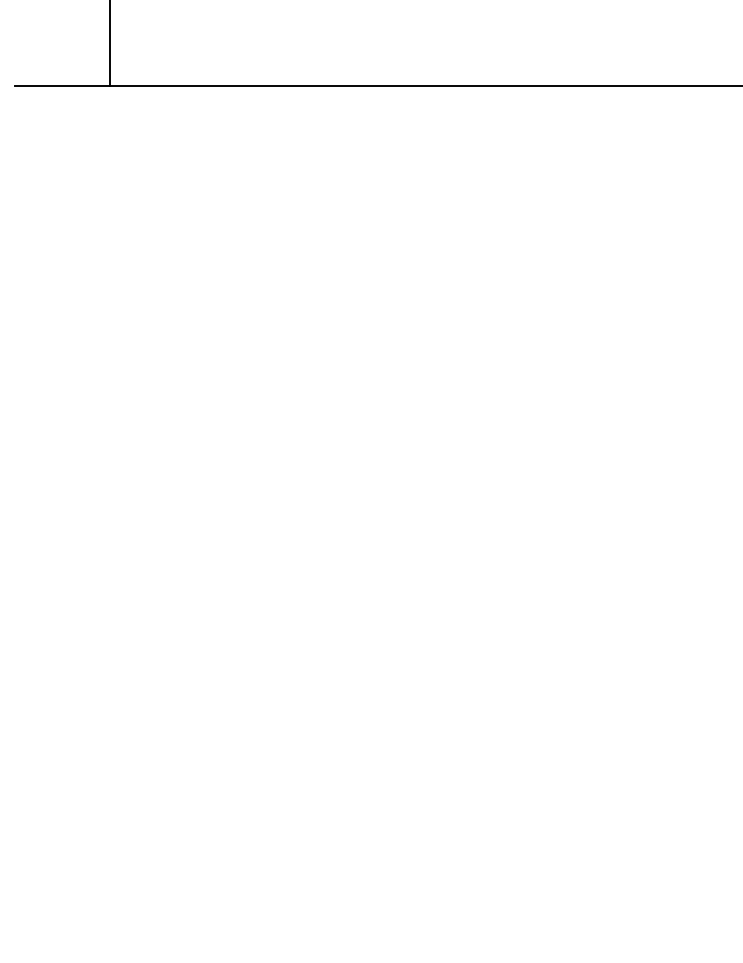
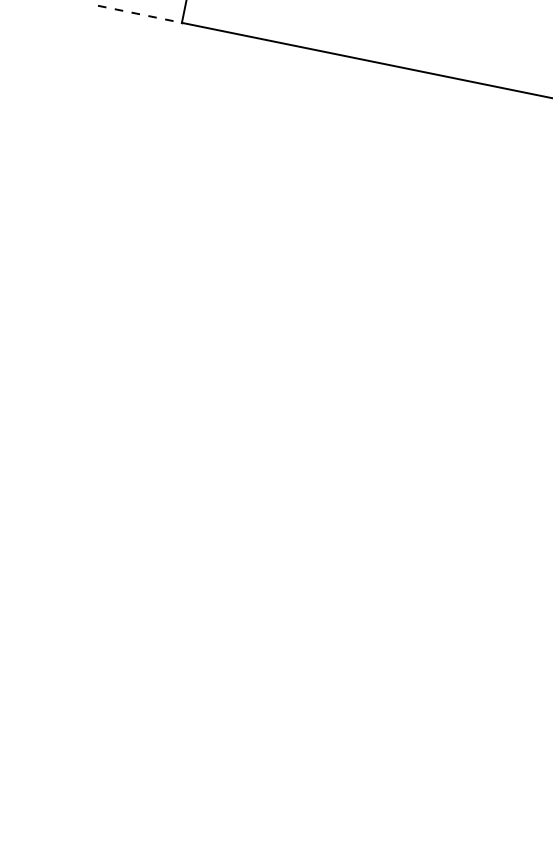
line: (62, 85) -> (140, 13), solid -> dashed

